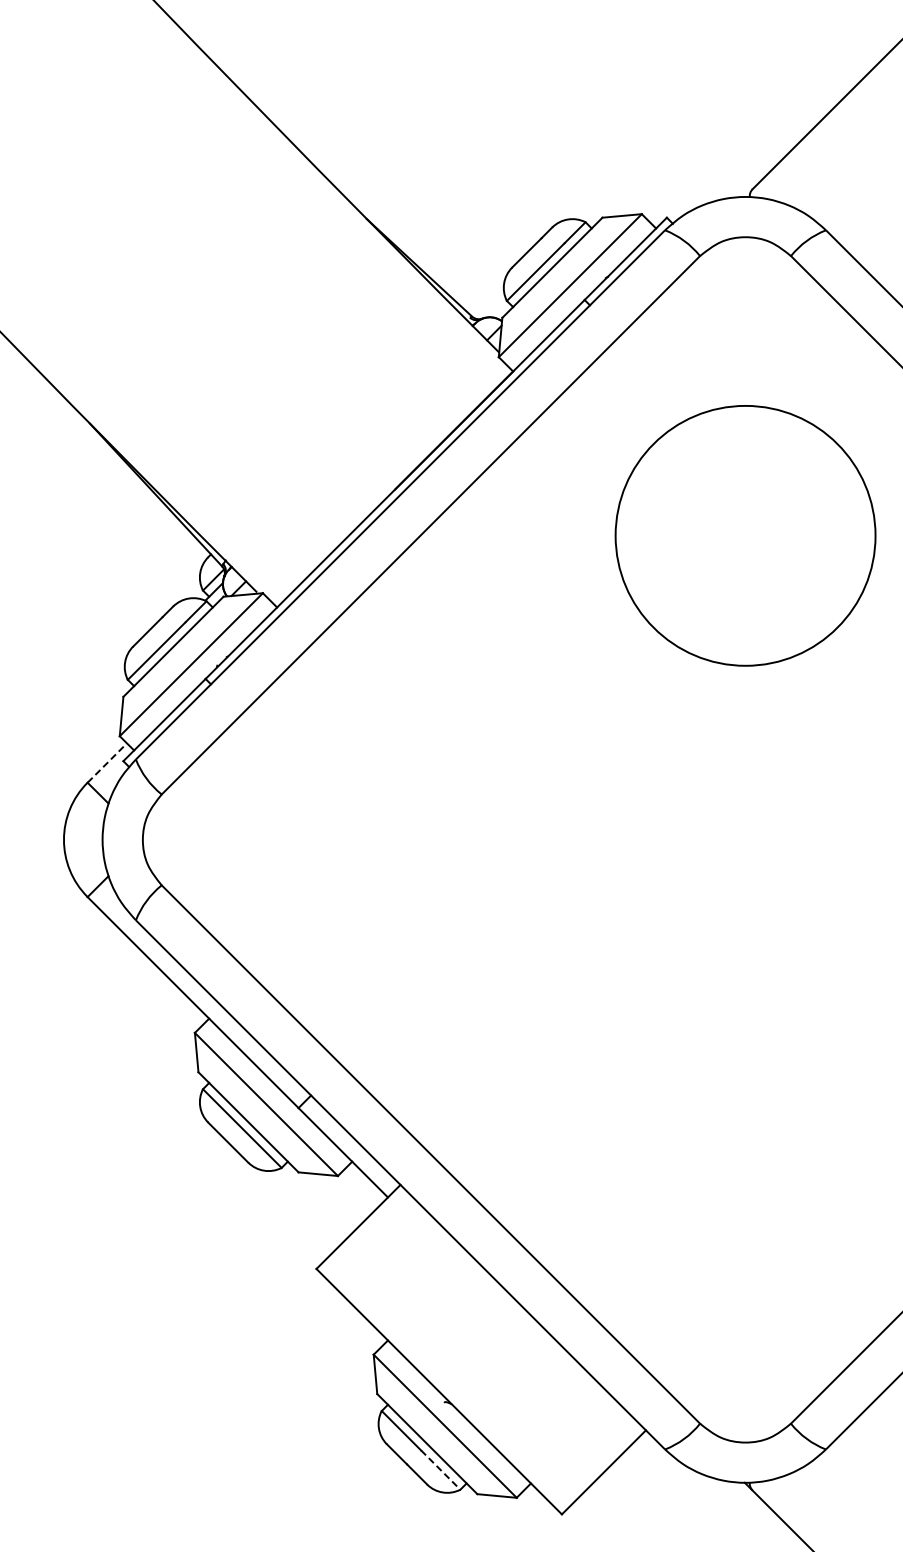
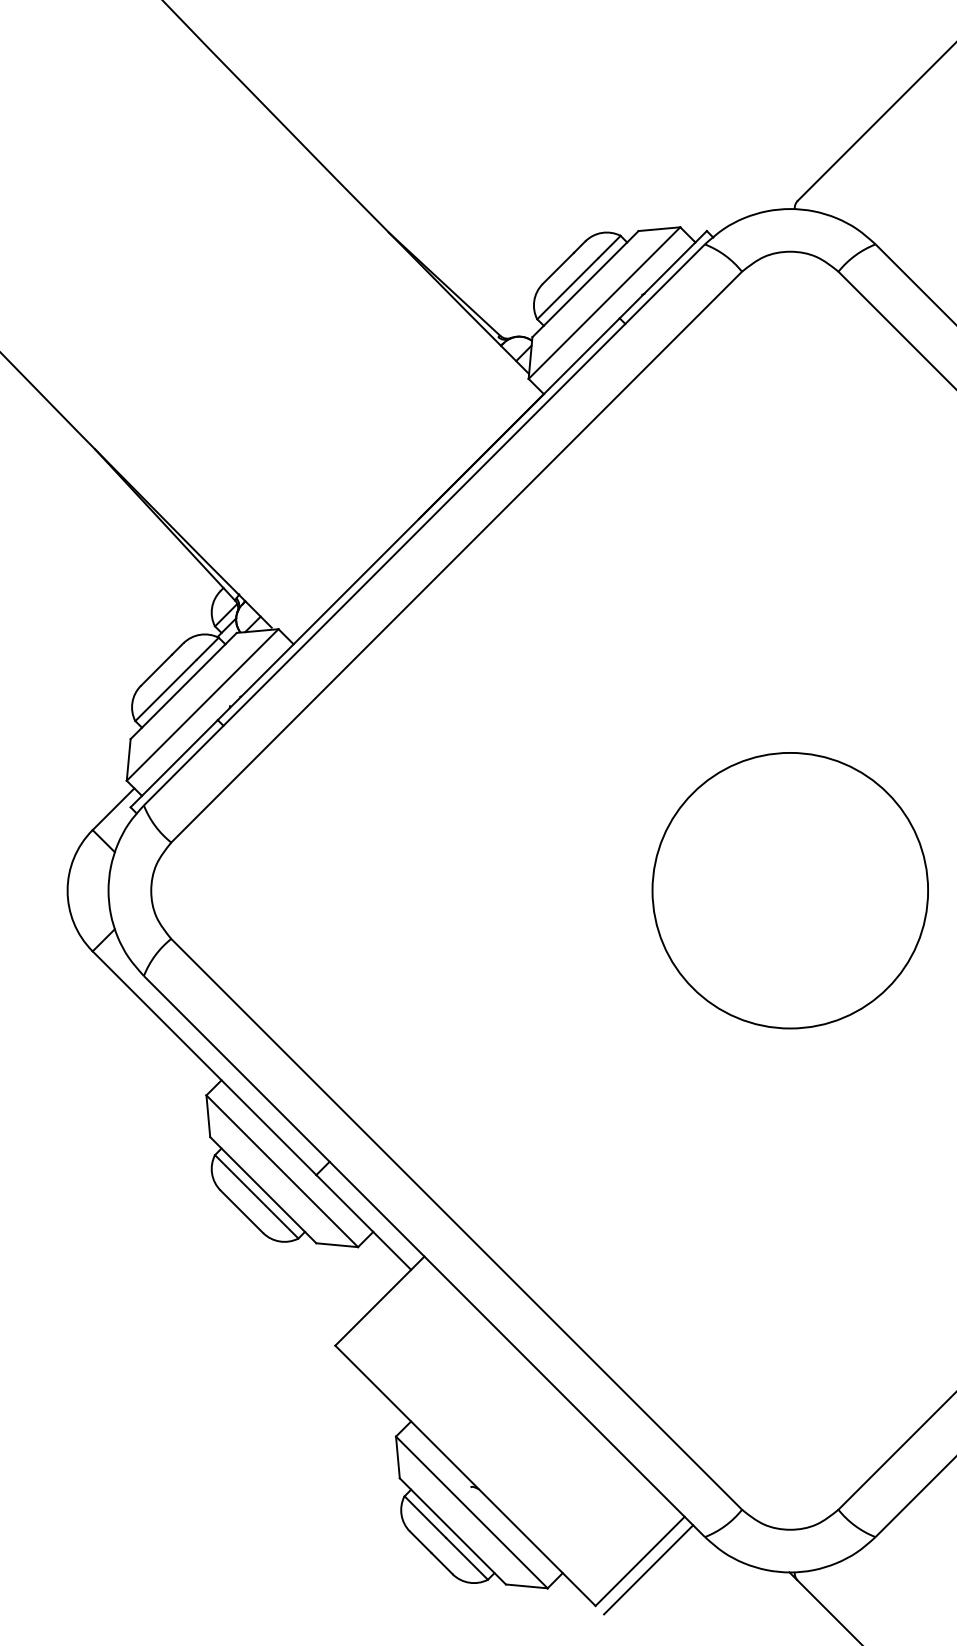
circle: (745, 535) -> (790, 890), moved
line: (107, 763) -> (113, 809), dashed -> solid
line: (440, 1470) -> (466, 1559), dashed -> solid
line: (611, 1480) -> (648, 1569), added

